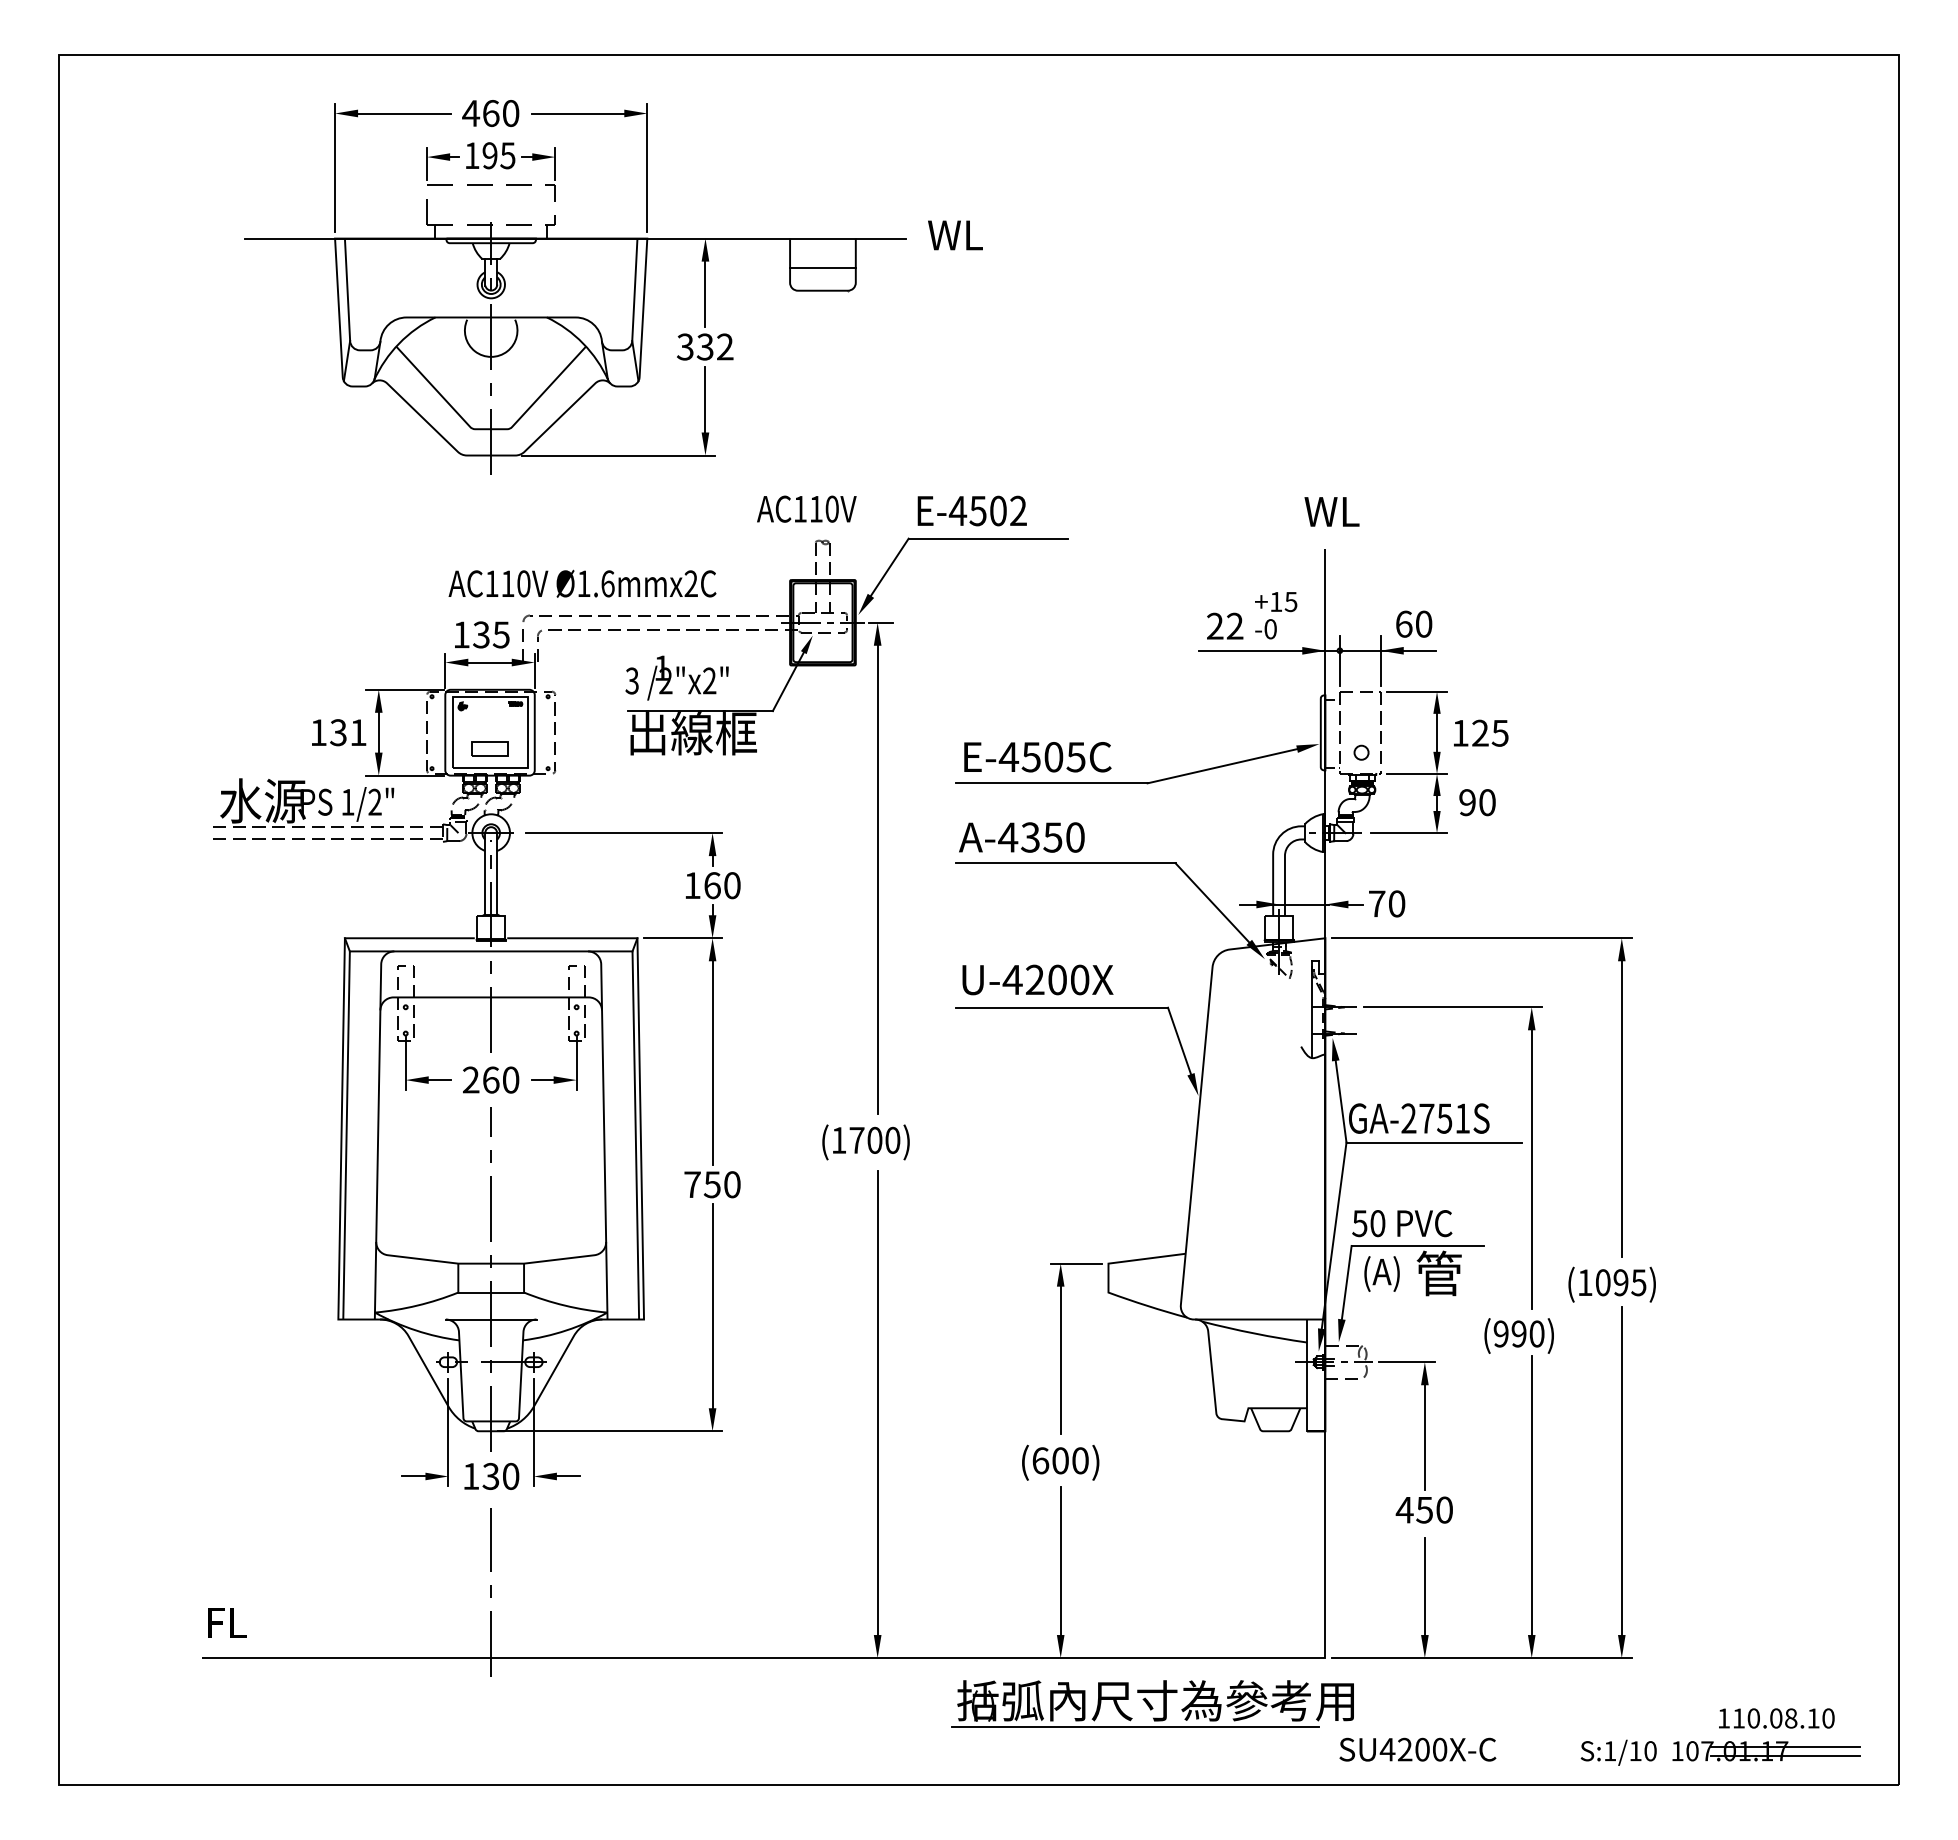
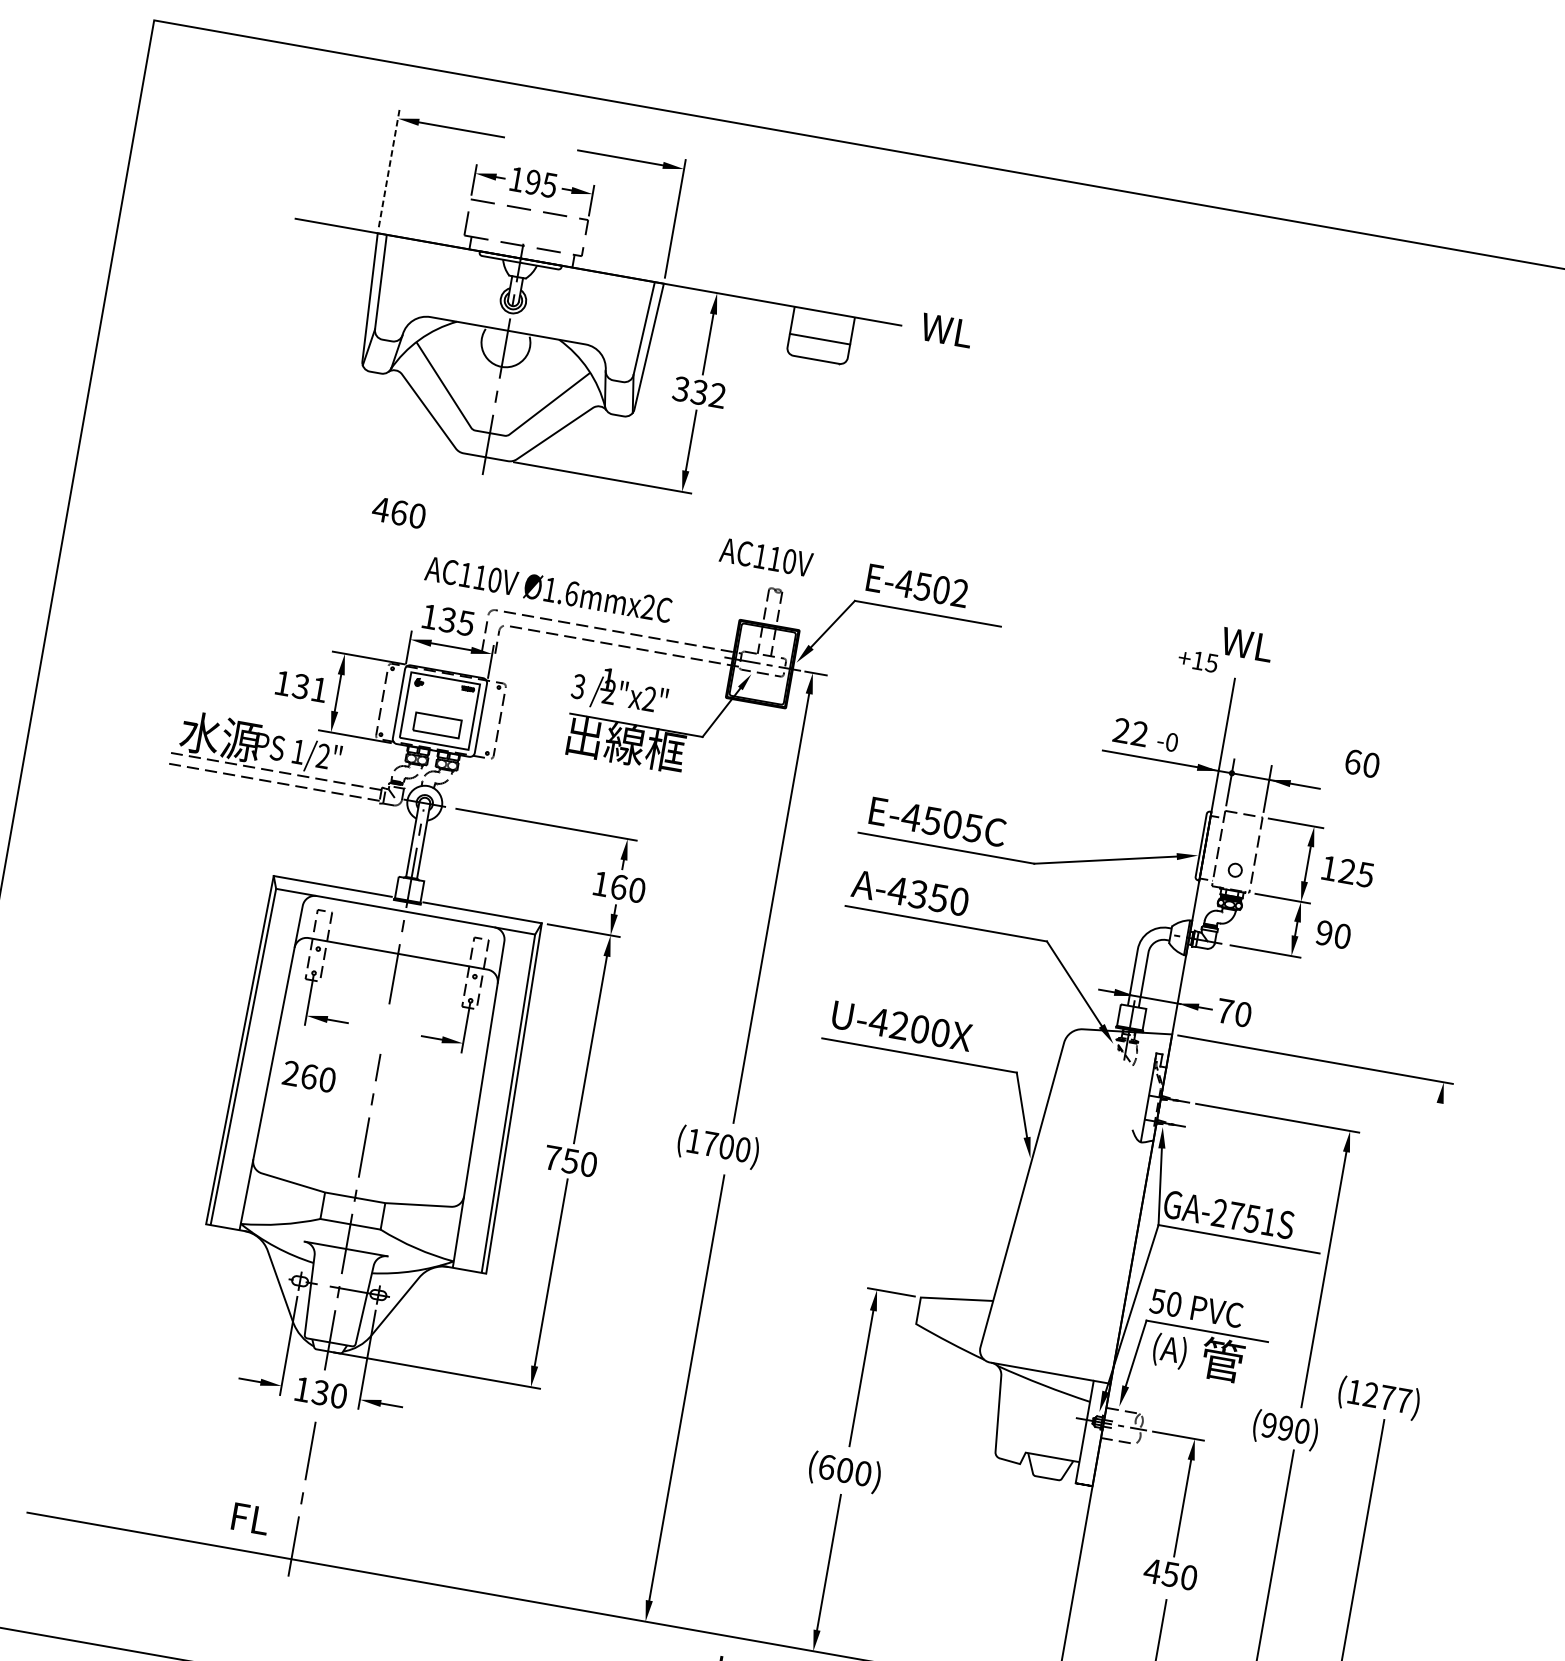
text: (490, 113) -> (398, 512), moved
line: (335, 167) -> (389, 168), solid -> dashed
text: (1276, 602) -> (1198, 661), moved
text: (1414, 623) -> (1362, 763), moved
part: (489, 748) -> (436, 725), size x1.4
text: (491, 1079) -> (309, 1076), moved
line: (1621, 1109) -> (1415, 1239), removed
text: (1620, 1282) -> (1387, 1397), (1095) -> (1277)
text: (227, 1622) -> (250, 1518), moved

